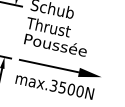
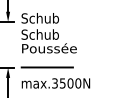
text: (47, 26) -> (39, 34), Thrust -> Schub
fill: (89, 74) -> (83, 67), removed

